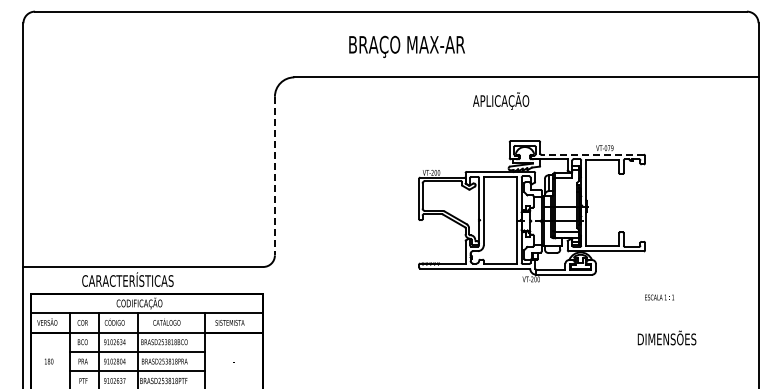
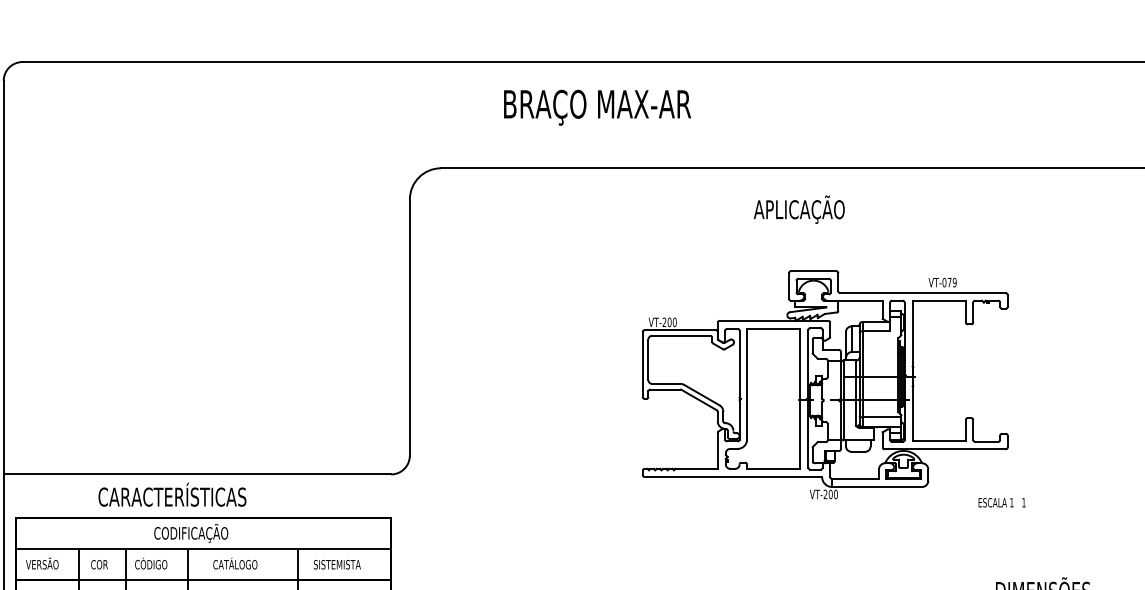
text: (406, 46) -> (596, 107), moved
text: (501, 100) -> (800, 208), moved
line: (592, 154) -> (922, 292), dashed -> solid
line: (274, 176) -> (409, 328), dashed -> solid
text: (659, 297) -> (1001, 502), moved

